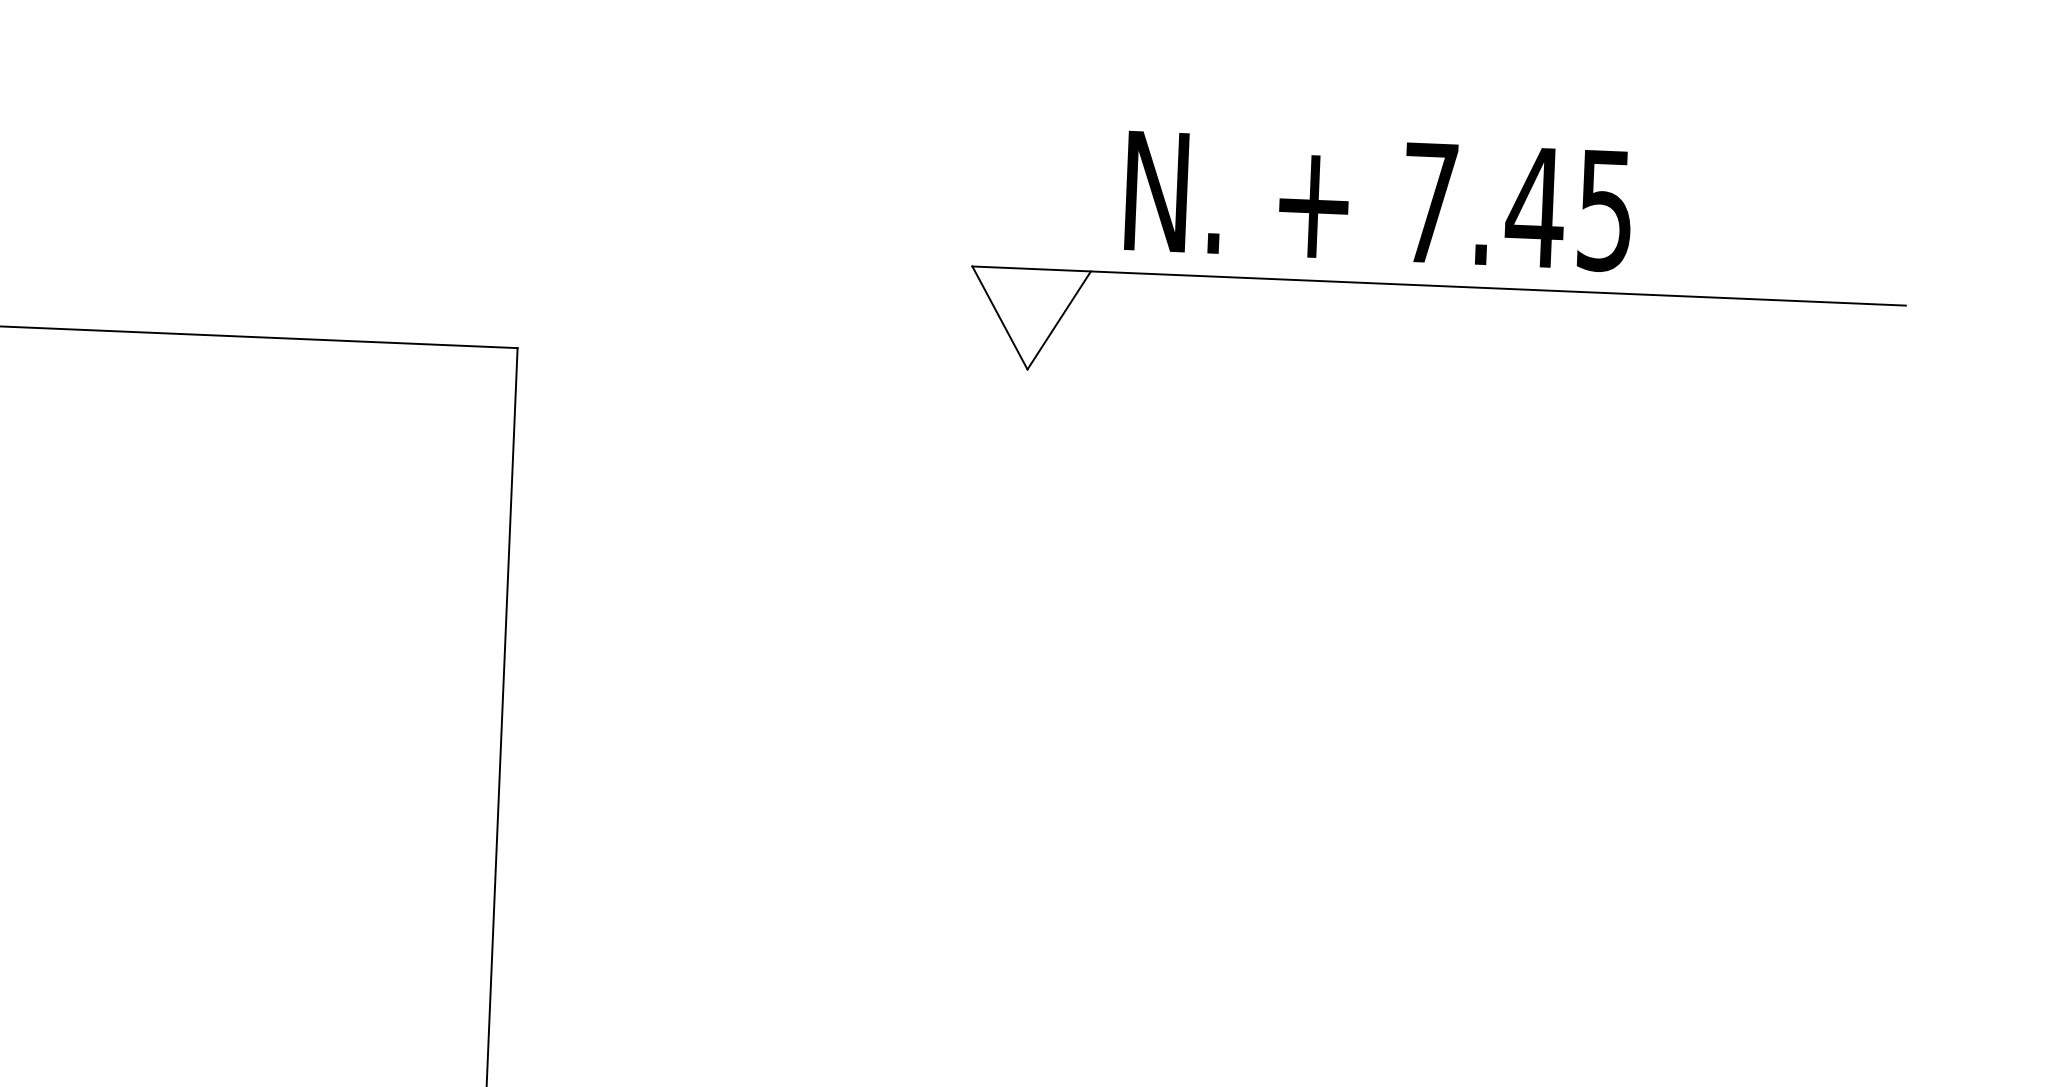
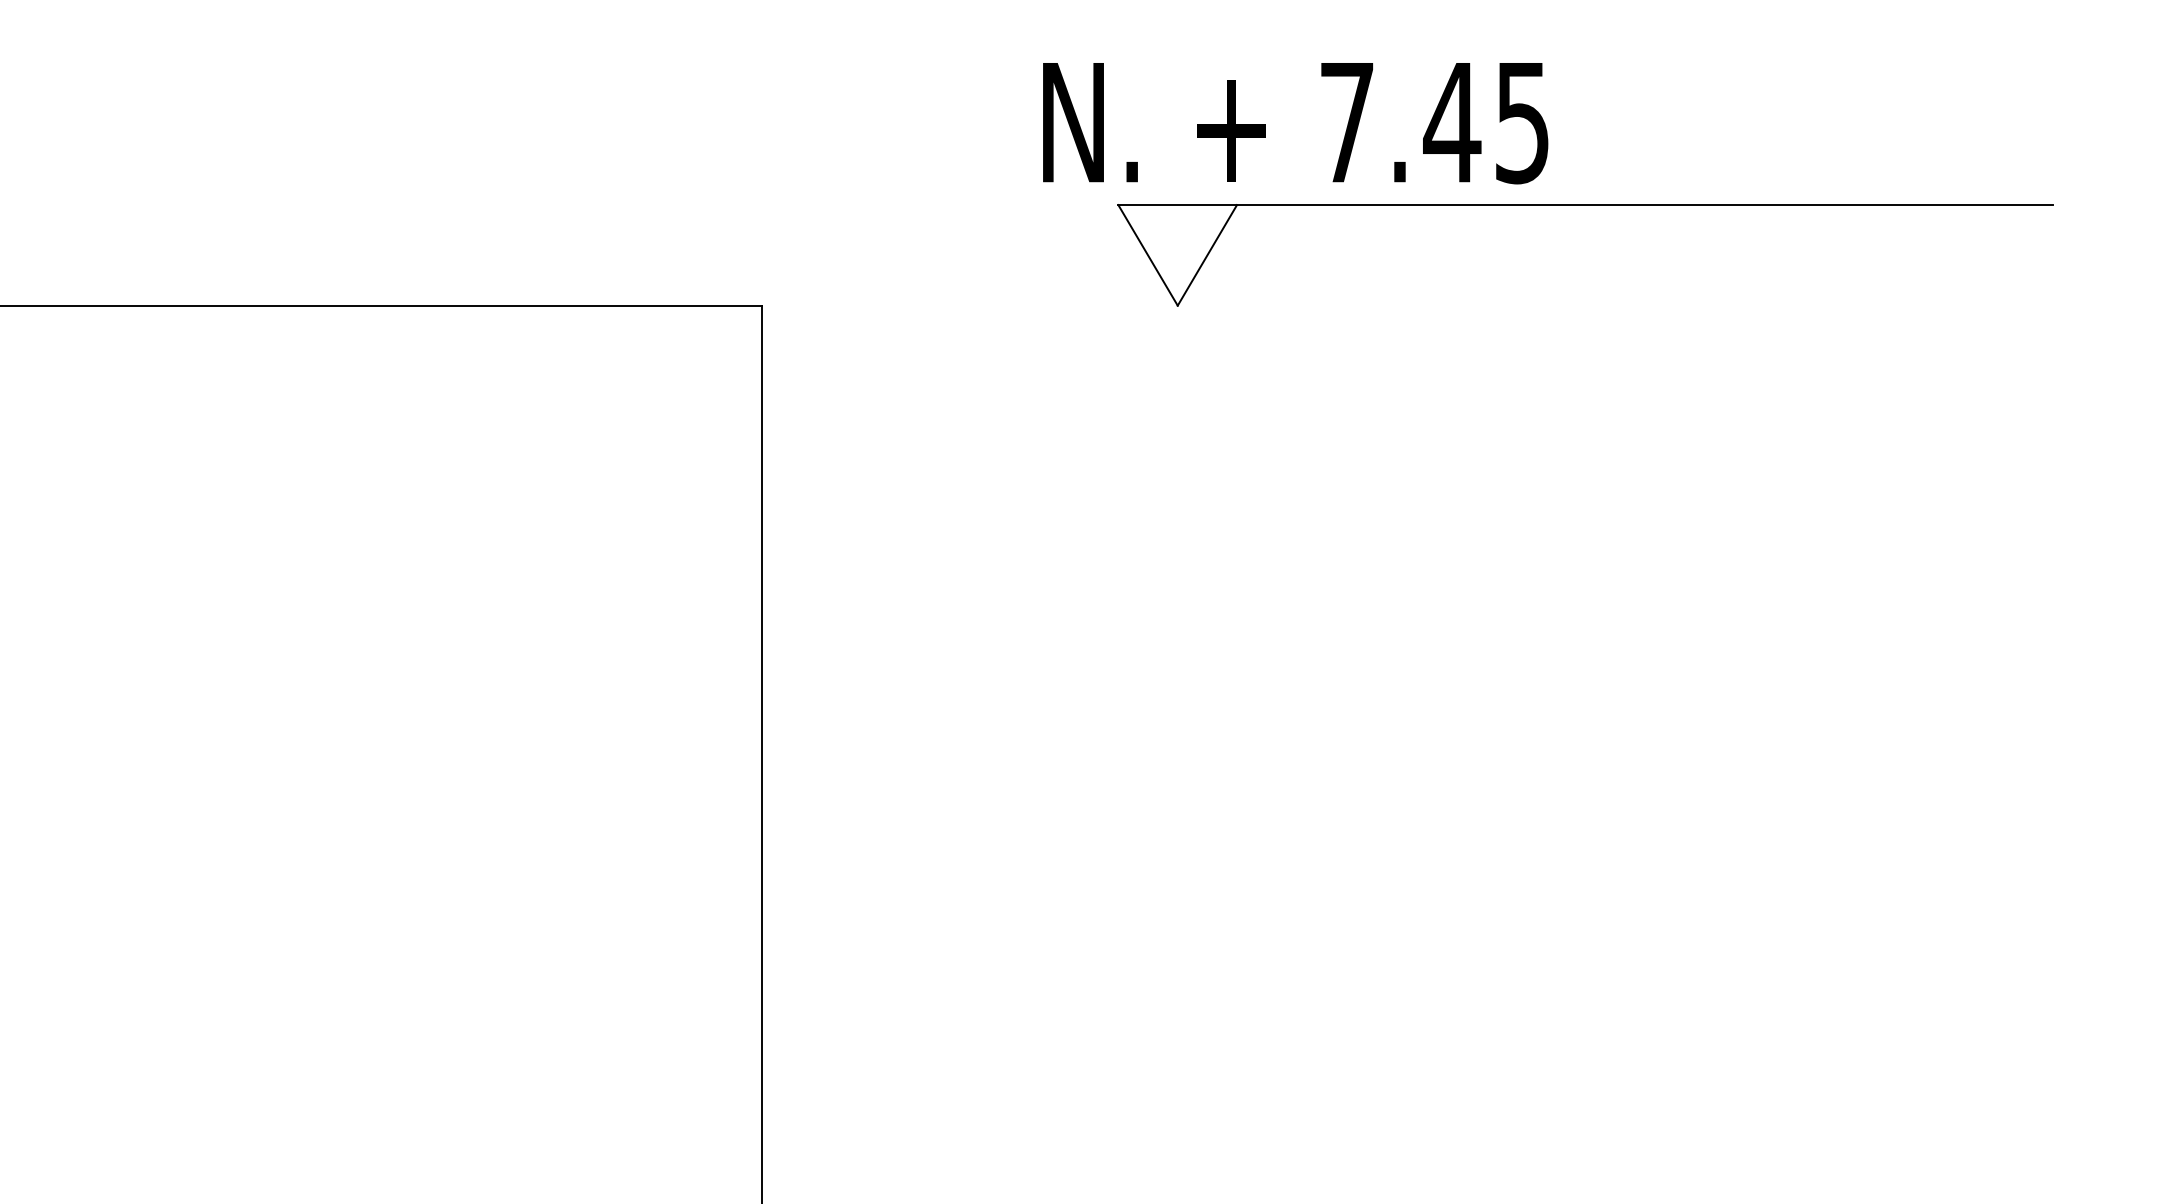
text: (1378, 201) -> (1295, 123), moved
part: (1439, 286) -> (1585, 205), moved

